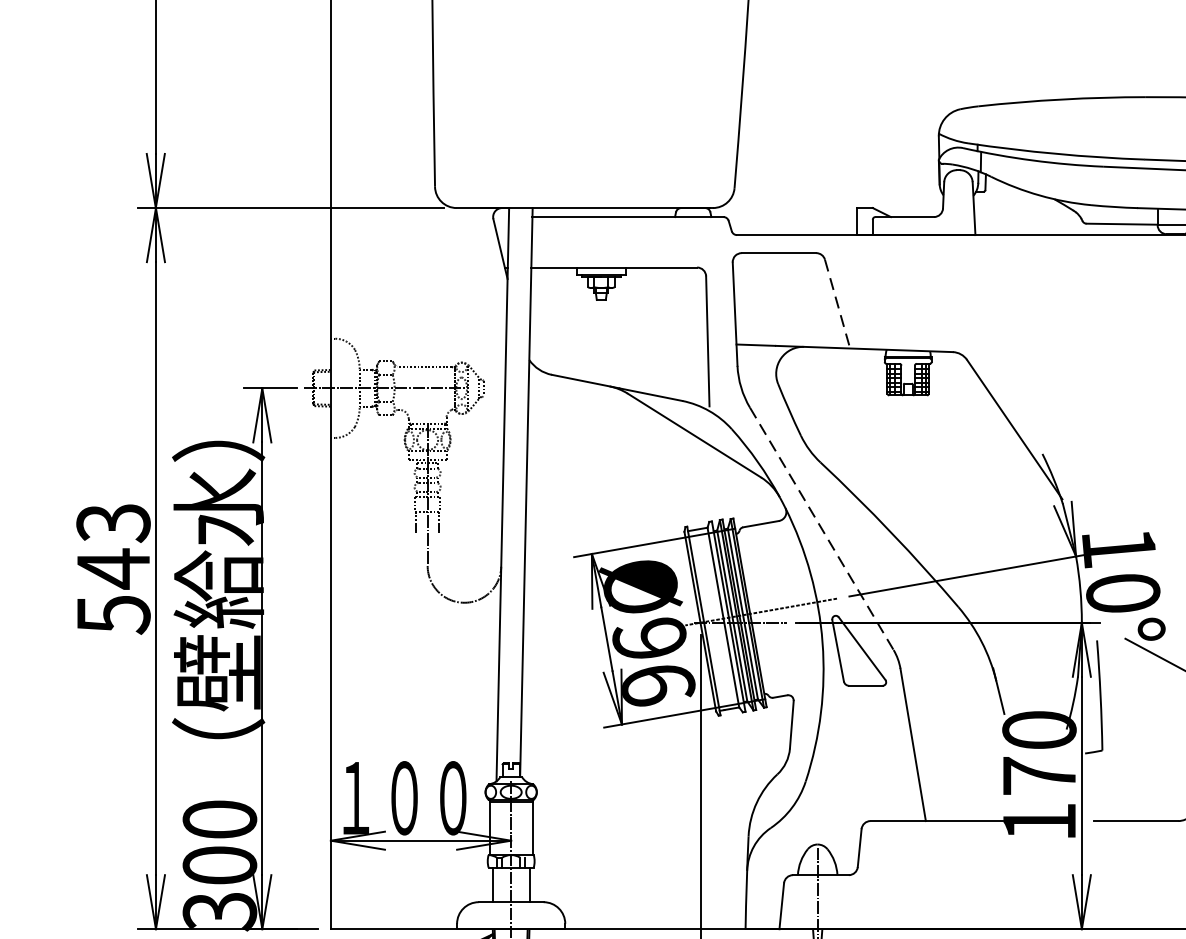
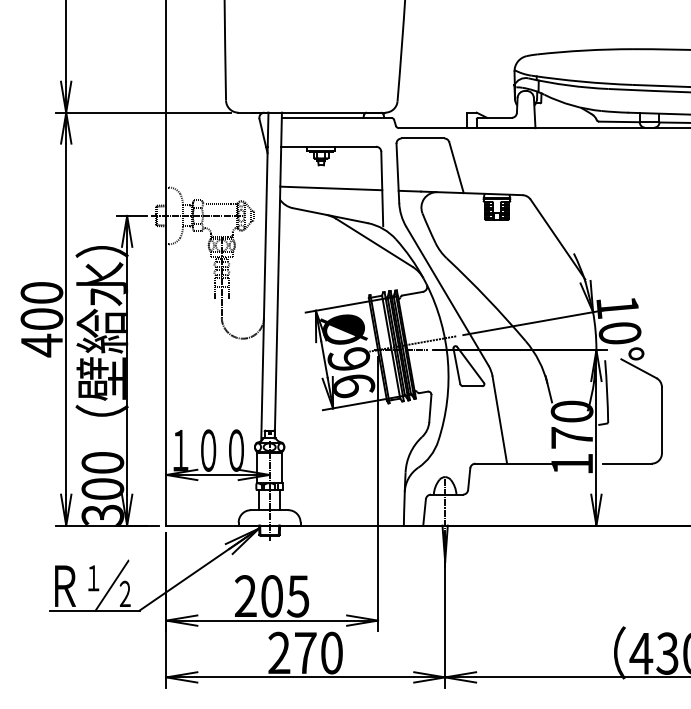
line: (837, 305) -> (456, 168), dashed -> solid
line: (619, 340) -> (331, 188), added
line: (821, 529) -> (447, 296), dashed -> solid
text: (112, 569) -> (41, 319), 543 -> 400

